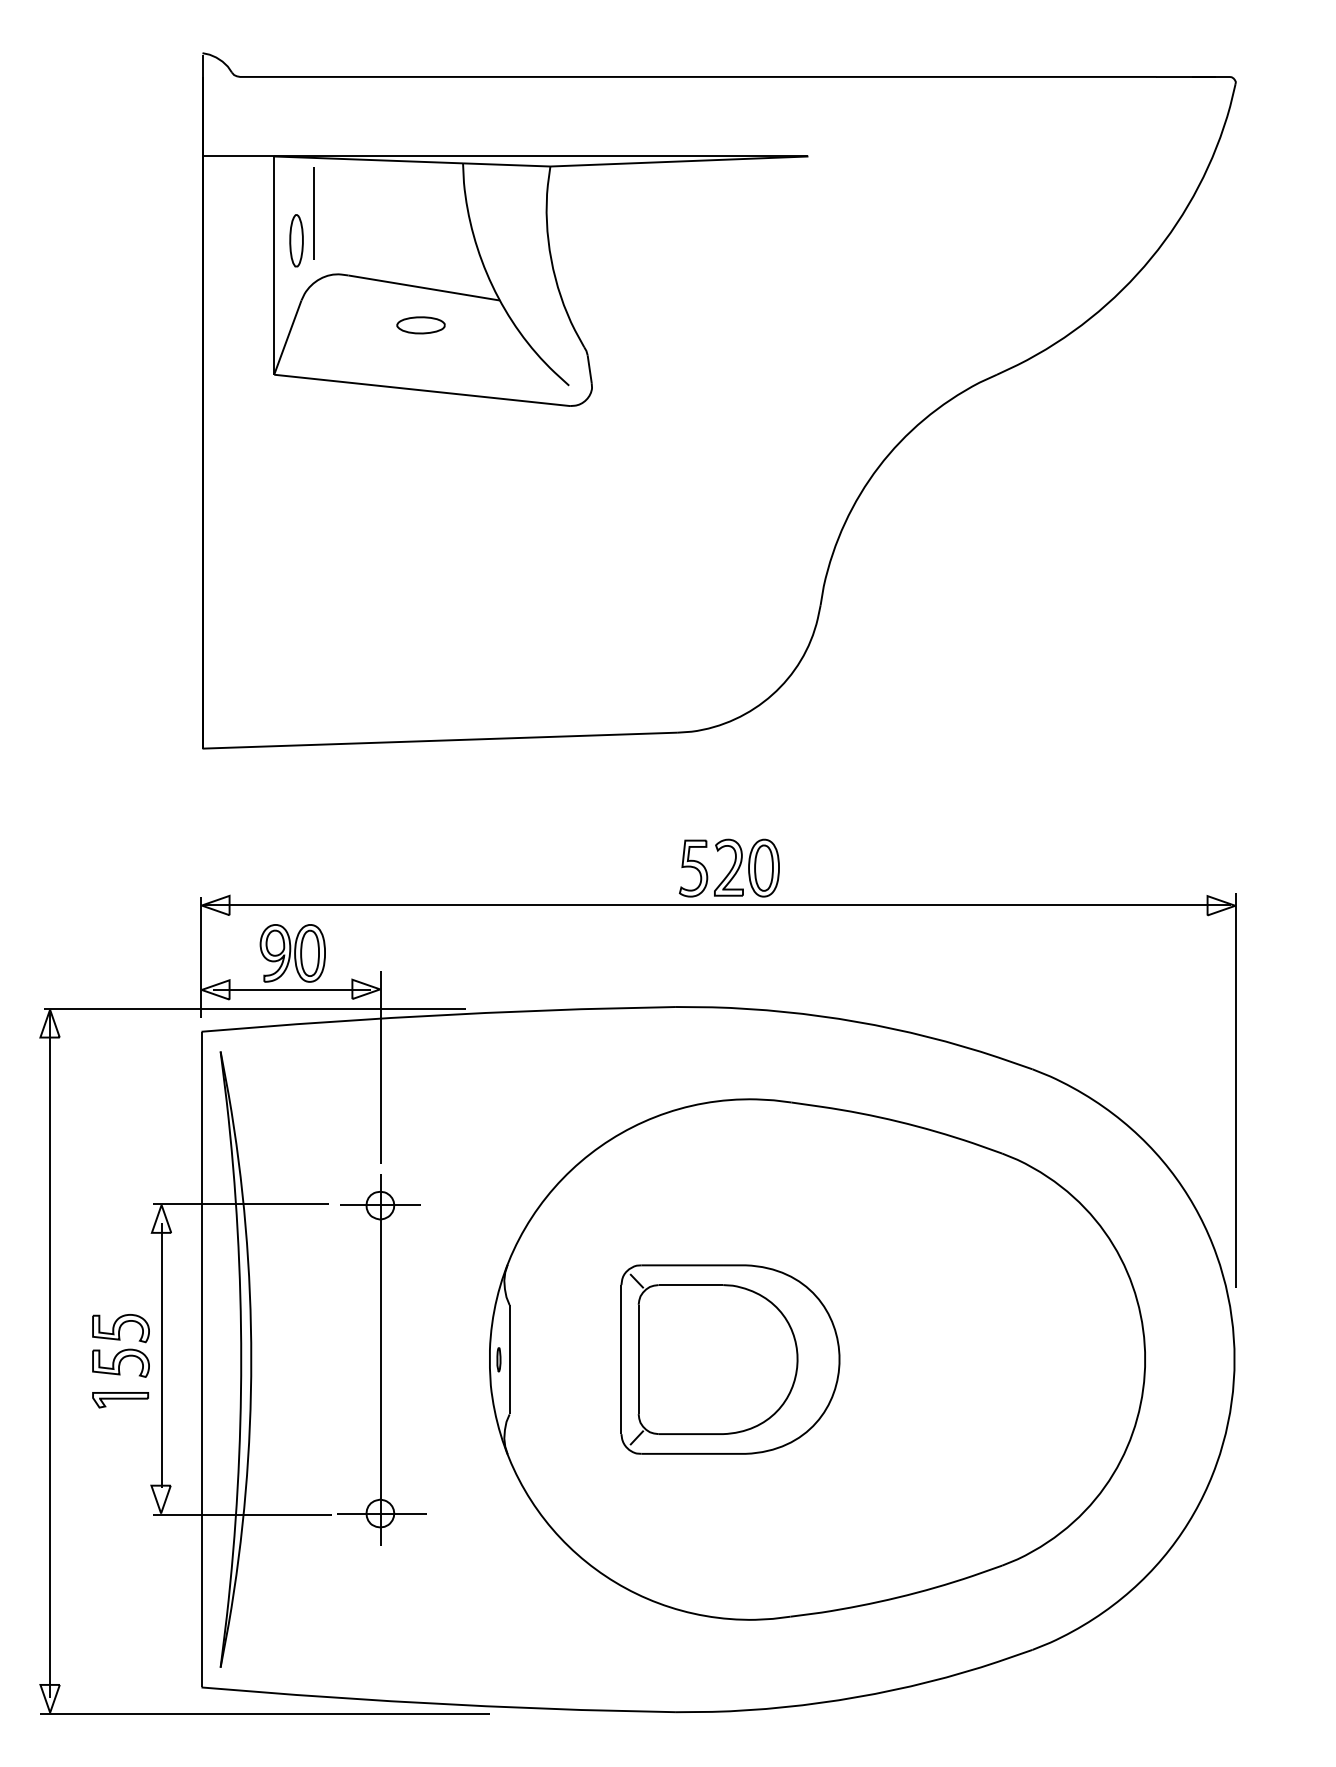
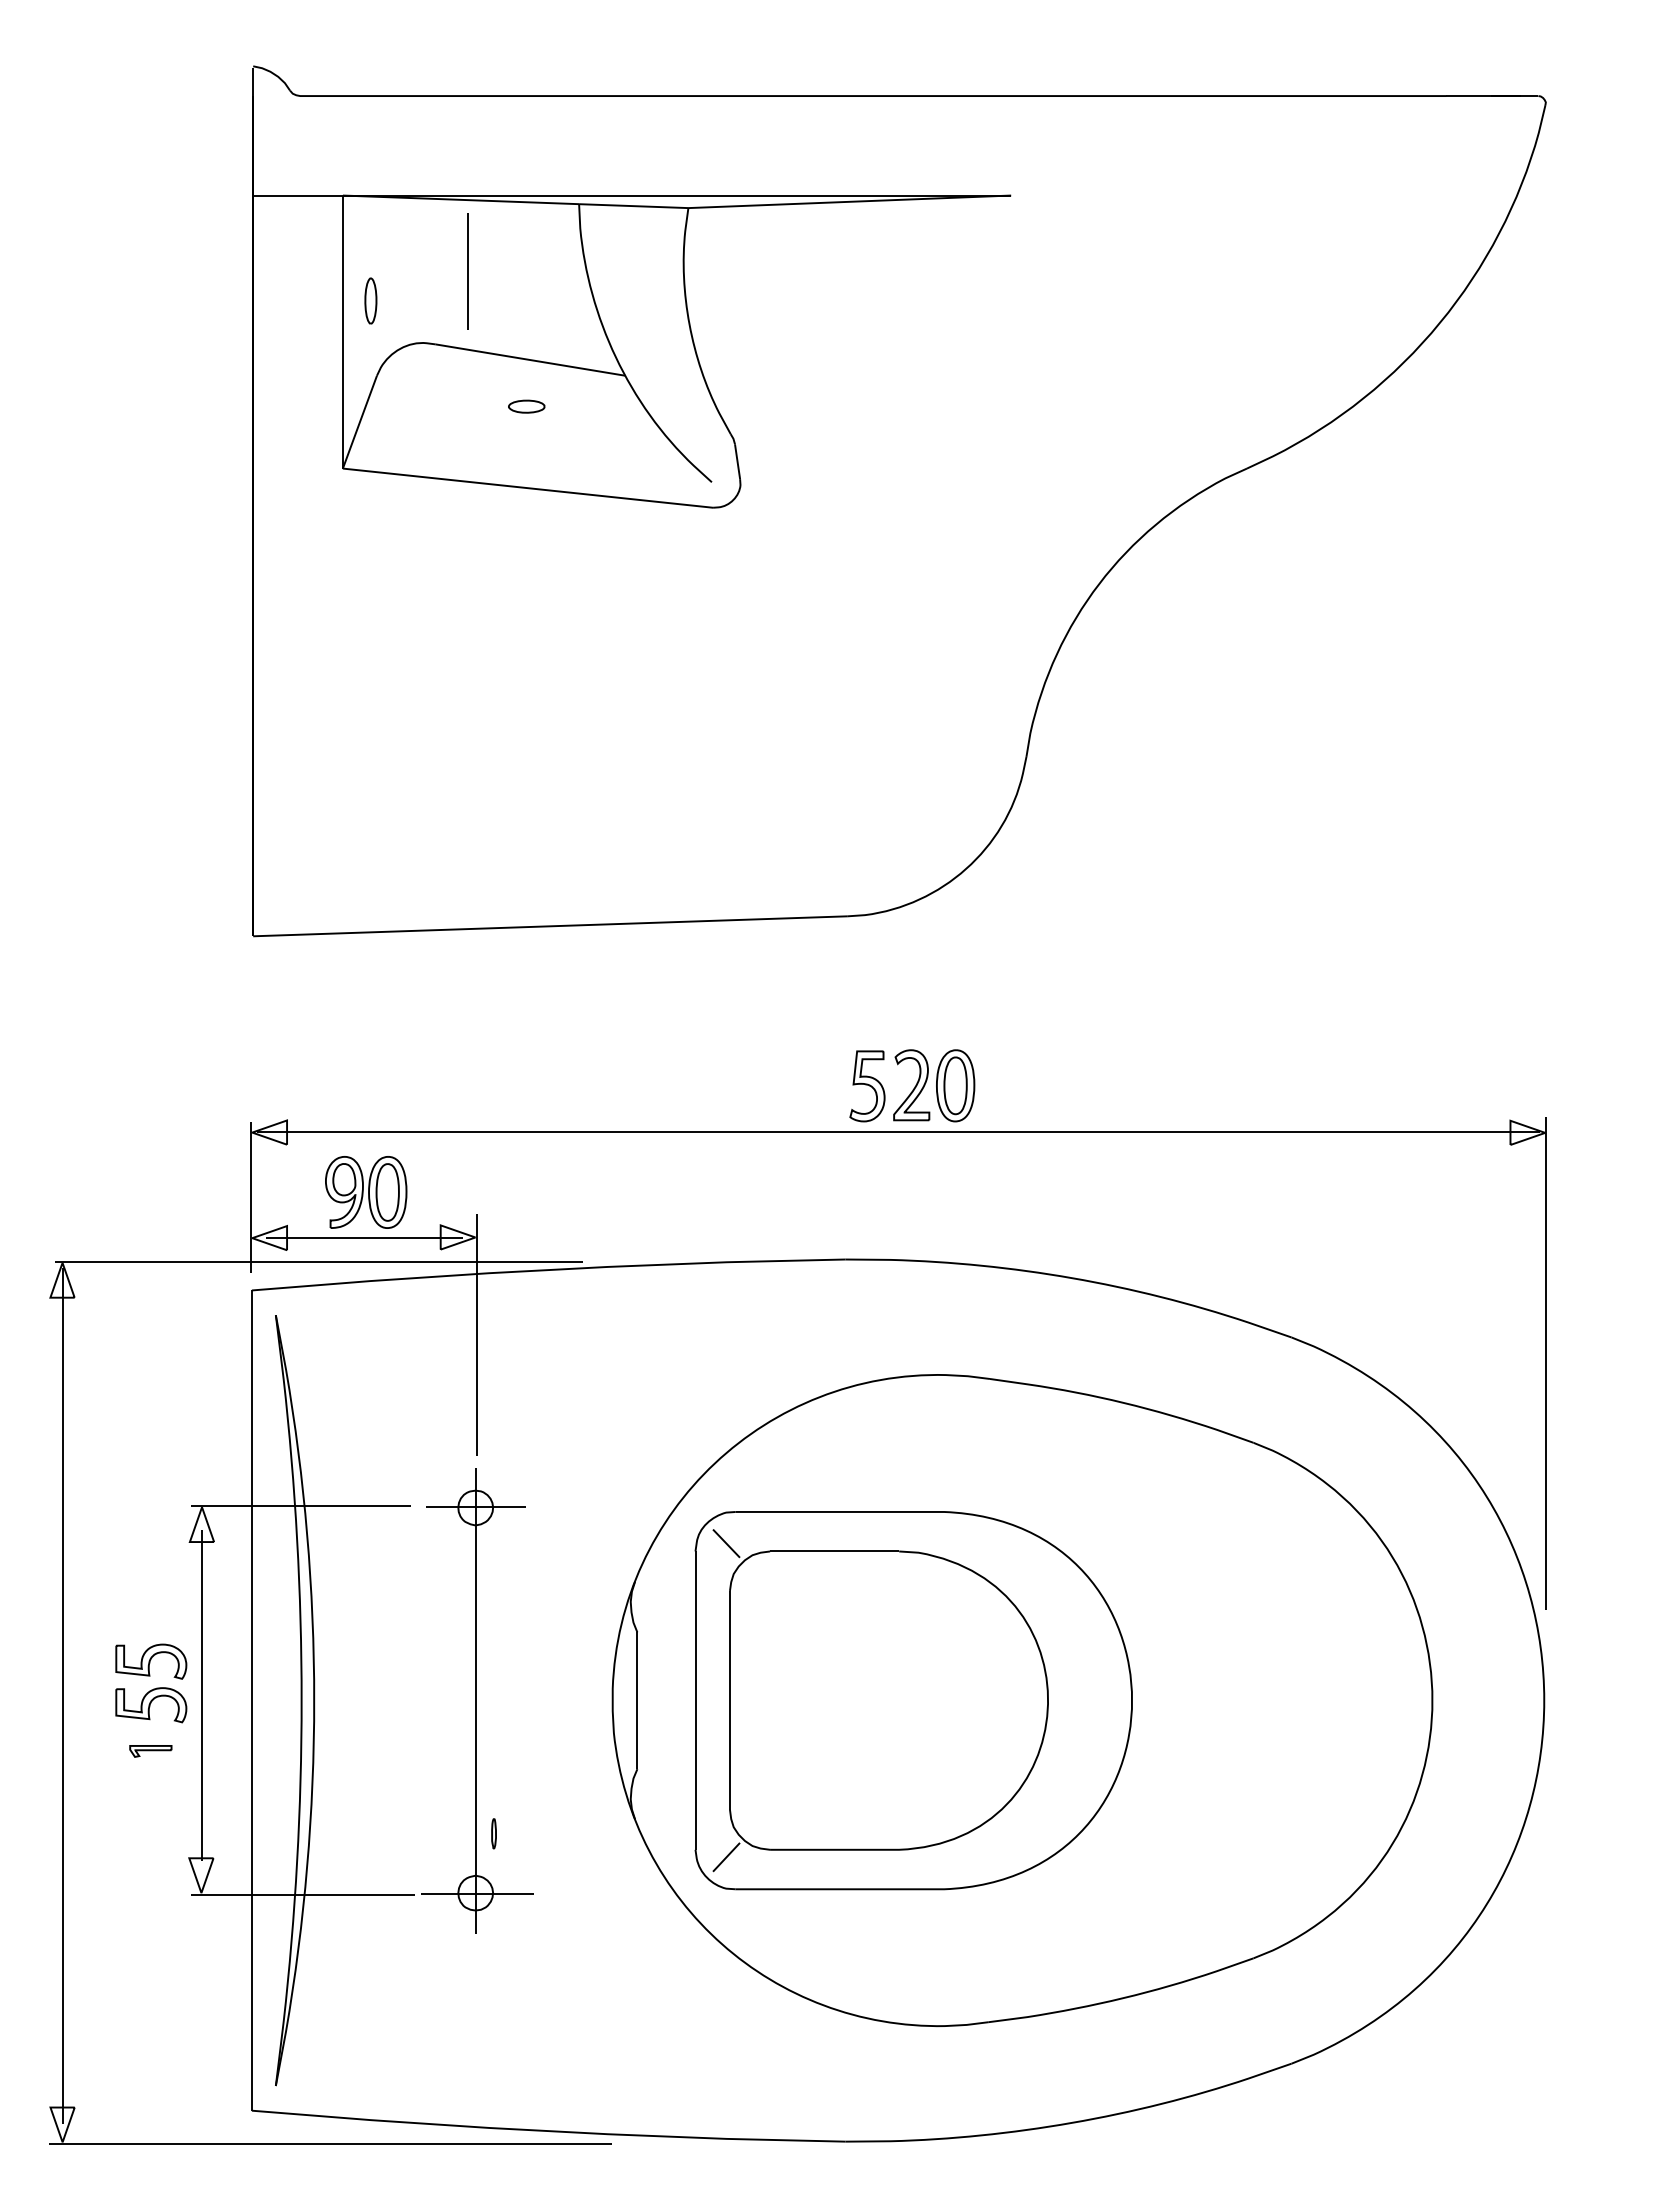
line: (313, 213) -> (467, 271), moved
part: (296, 240) -> (370, 300), size x0.7
part: (420, 325) -> (526, 406), size x0.6
part: (498, 1359) -> (493, 1833), moved
part: (730, 1359) -> (913, 1700), size x1.6
part: (120, 1400) -> (150, 1751), size x0.6

